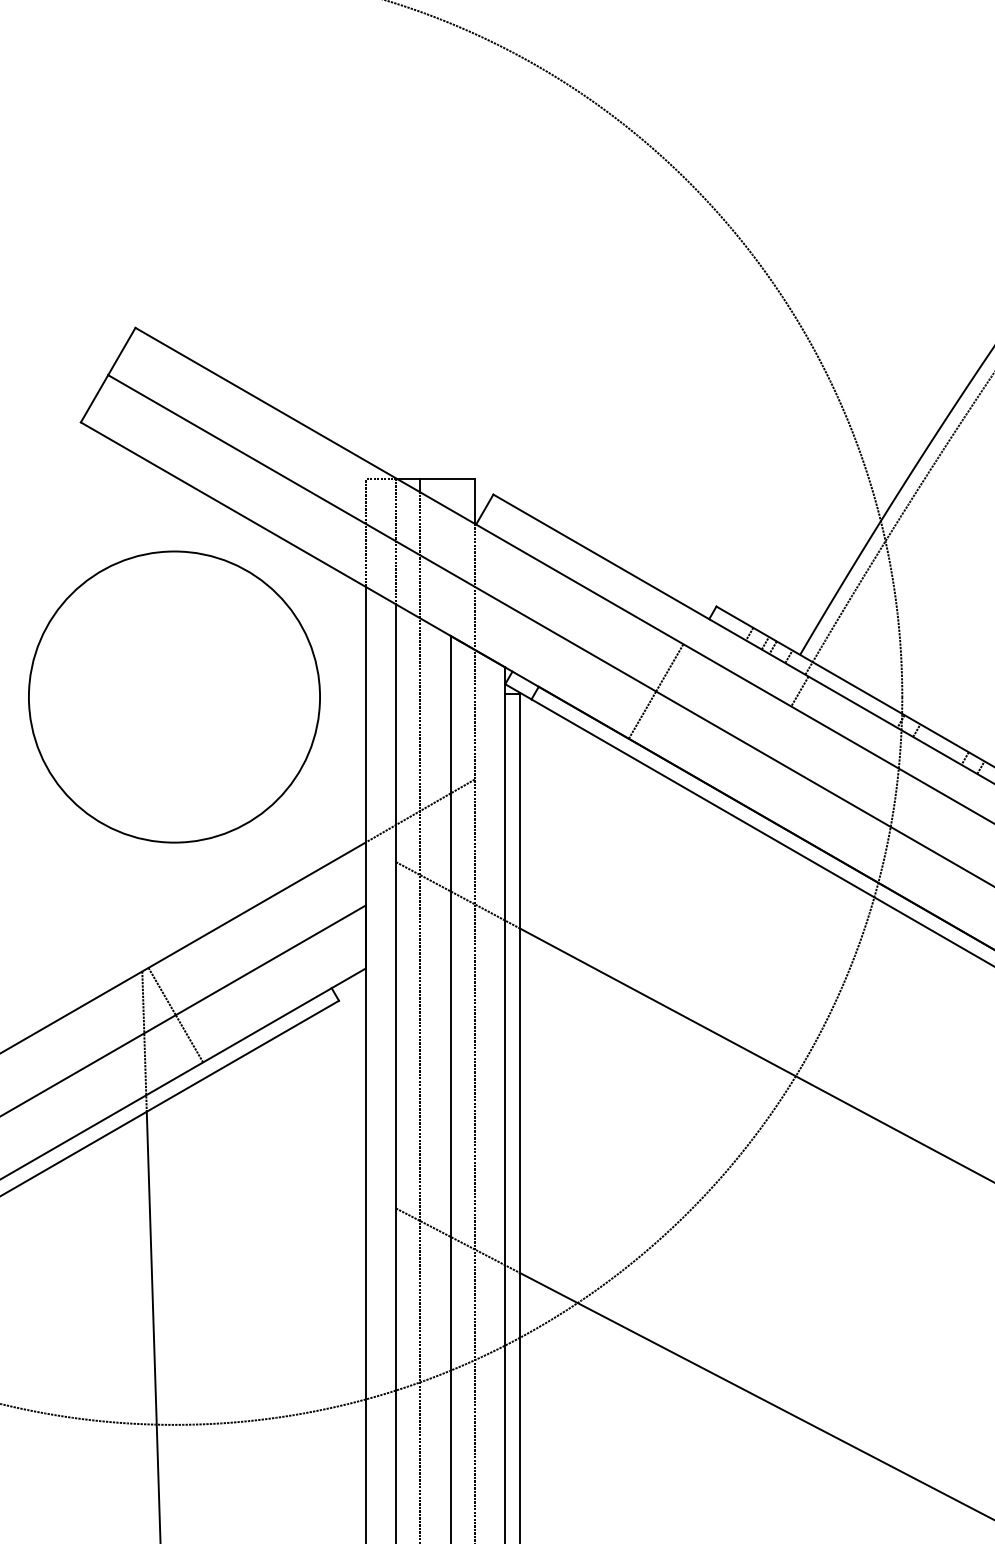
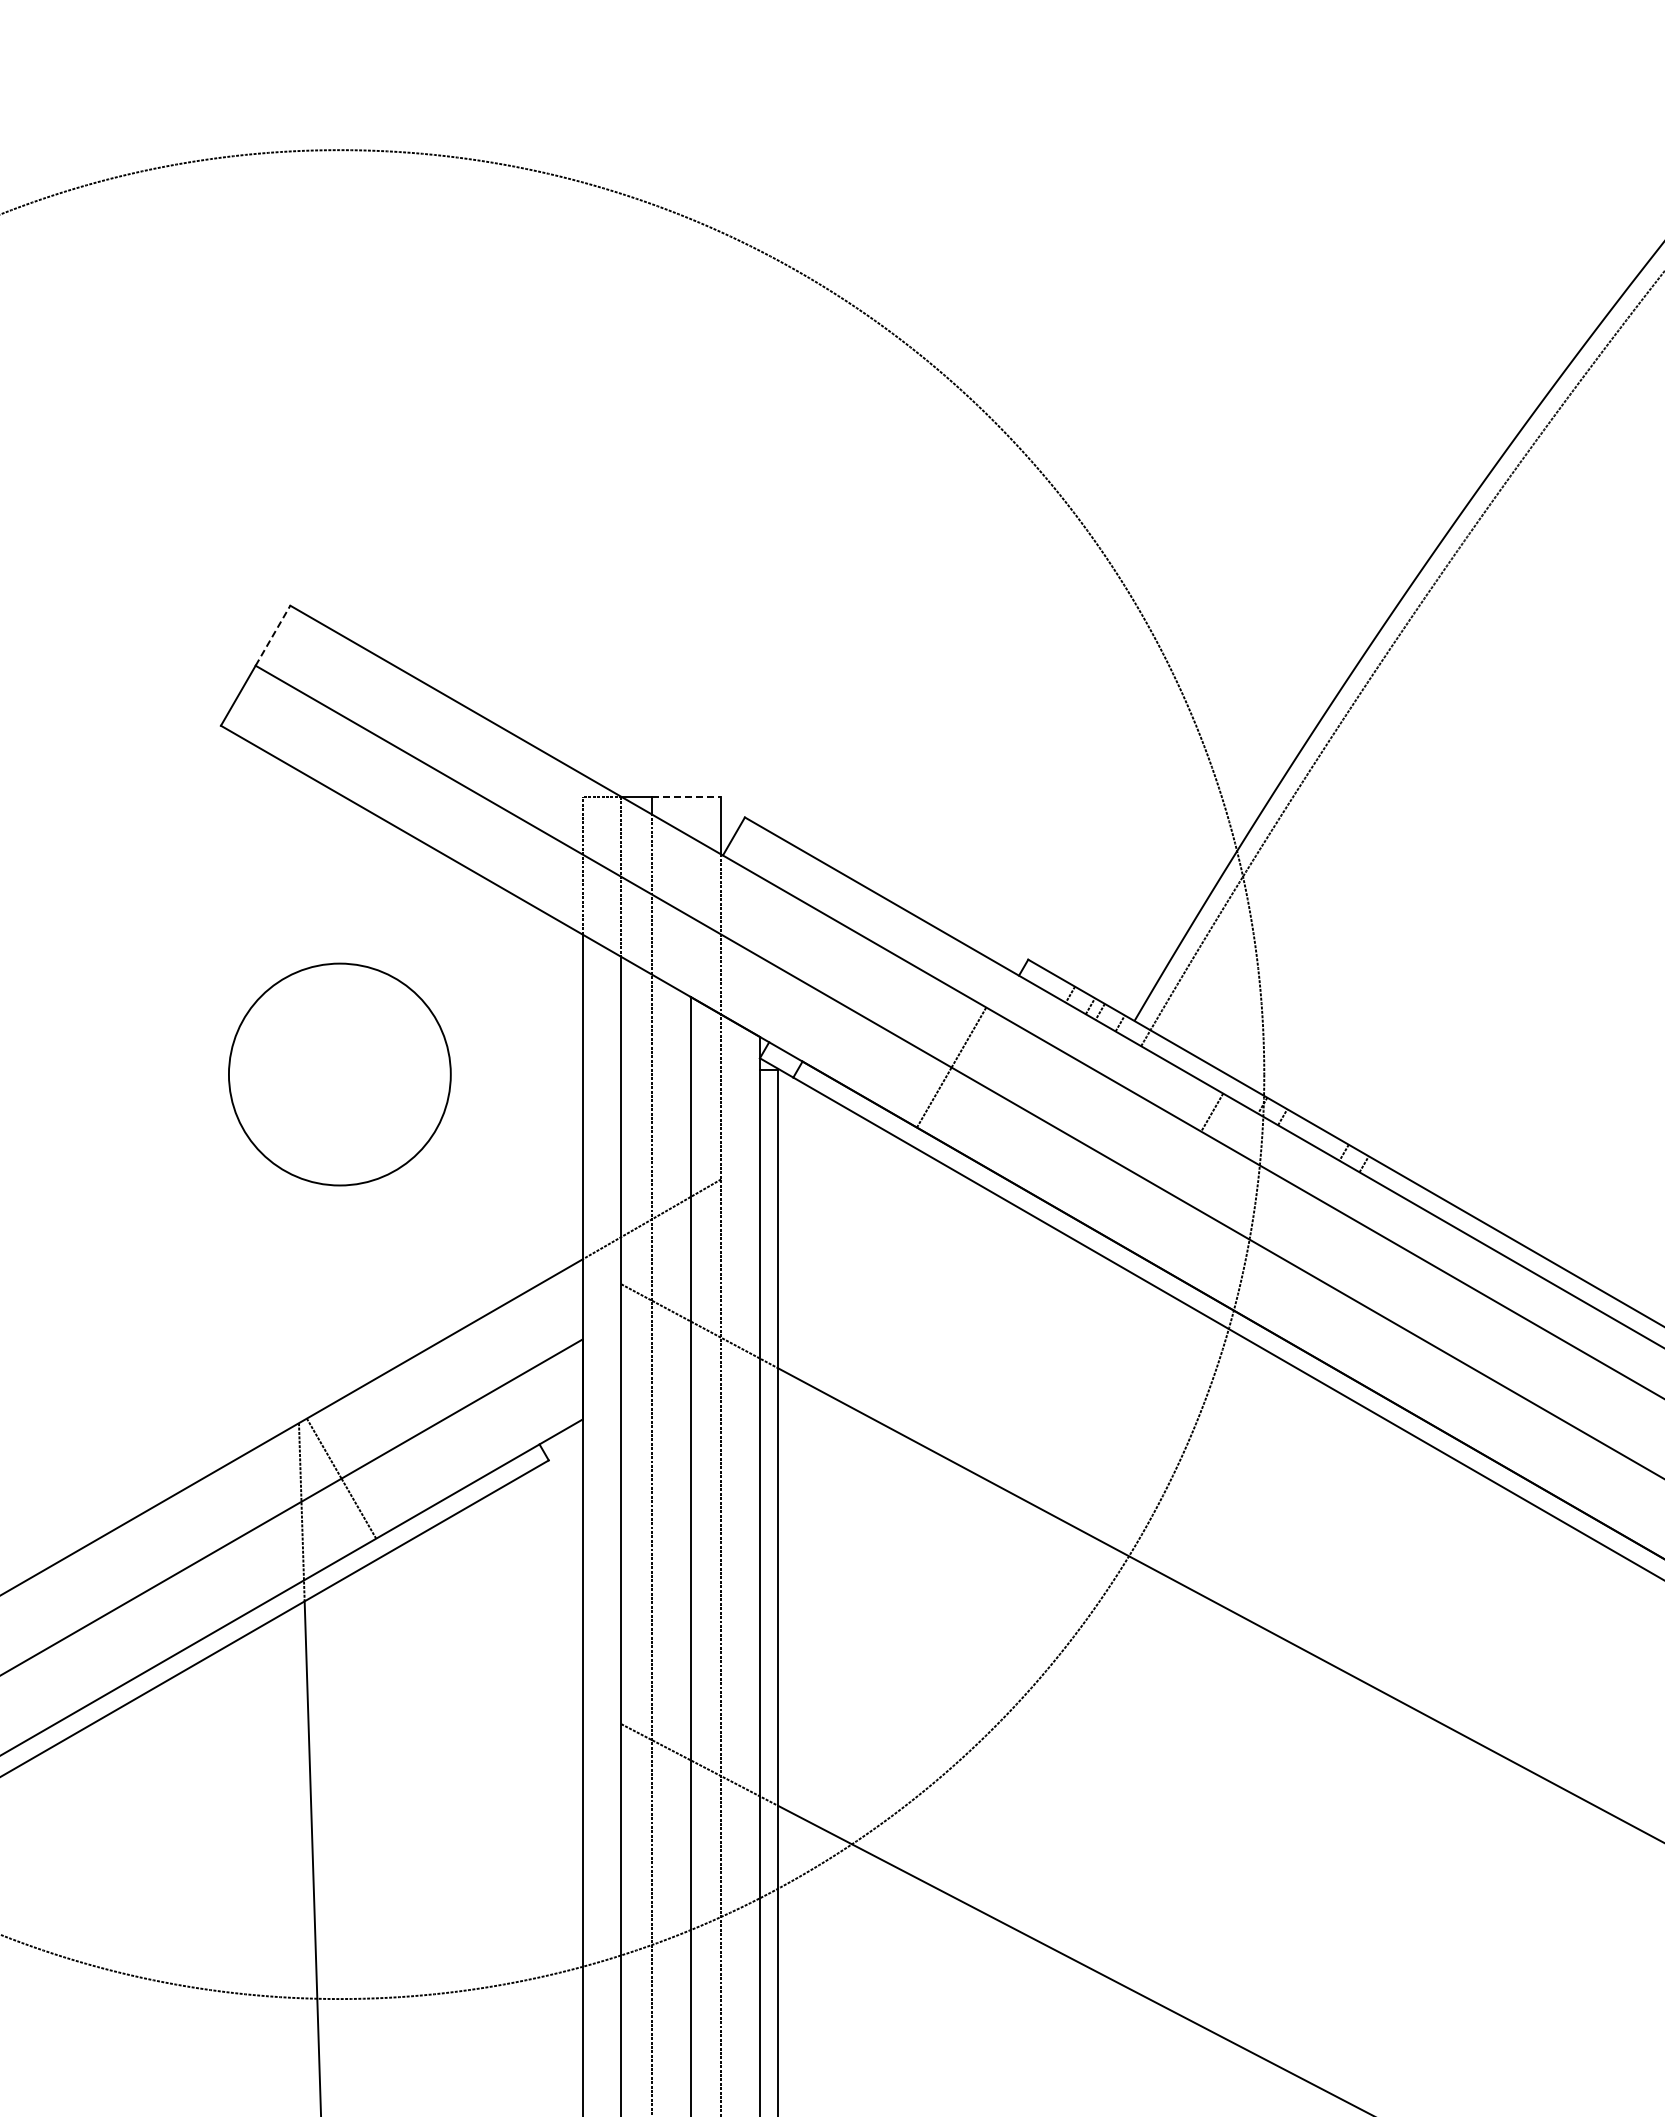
line: (121, 351) -> (272, 635), solid -> dashed
line: (447, 478) -> (686, 797), solid -> dashed
line: (800, 691) -> (1212, 1112), moved
circle: (174, 696) -> (339, 1074), size x0.6

